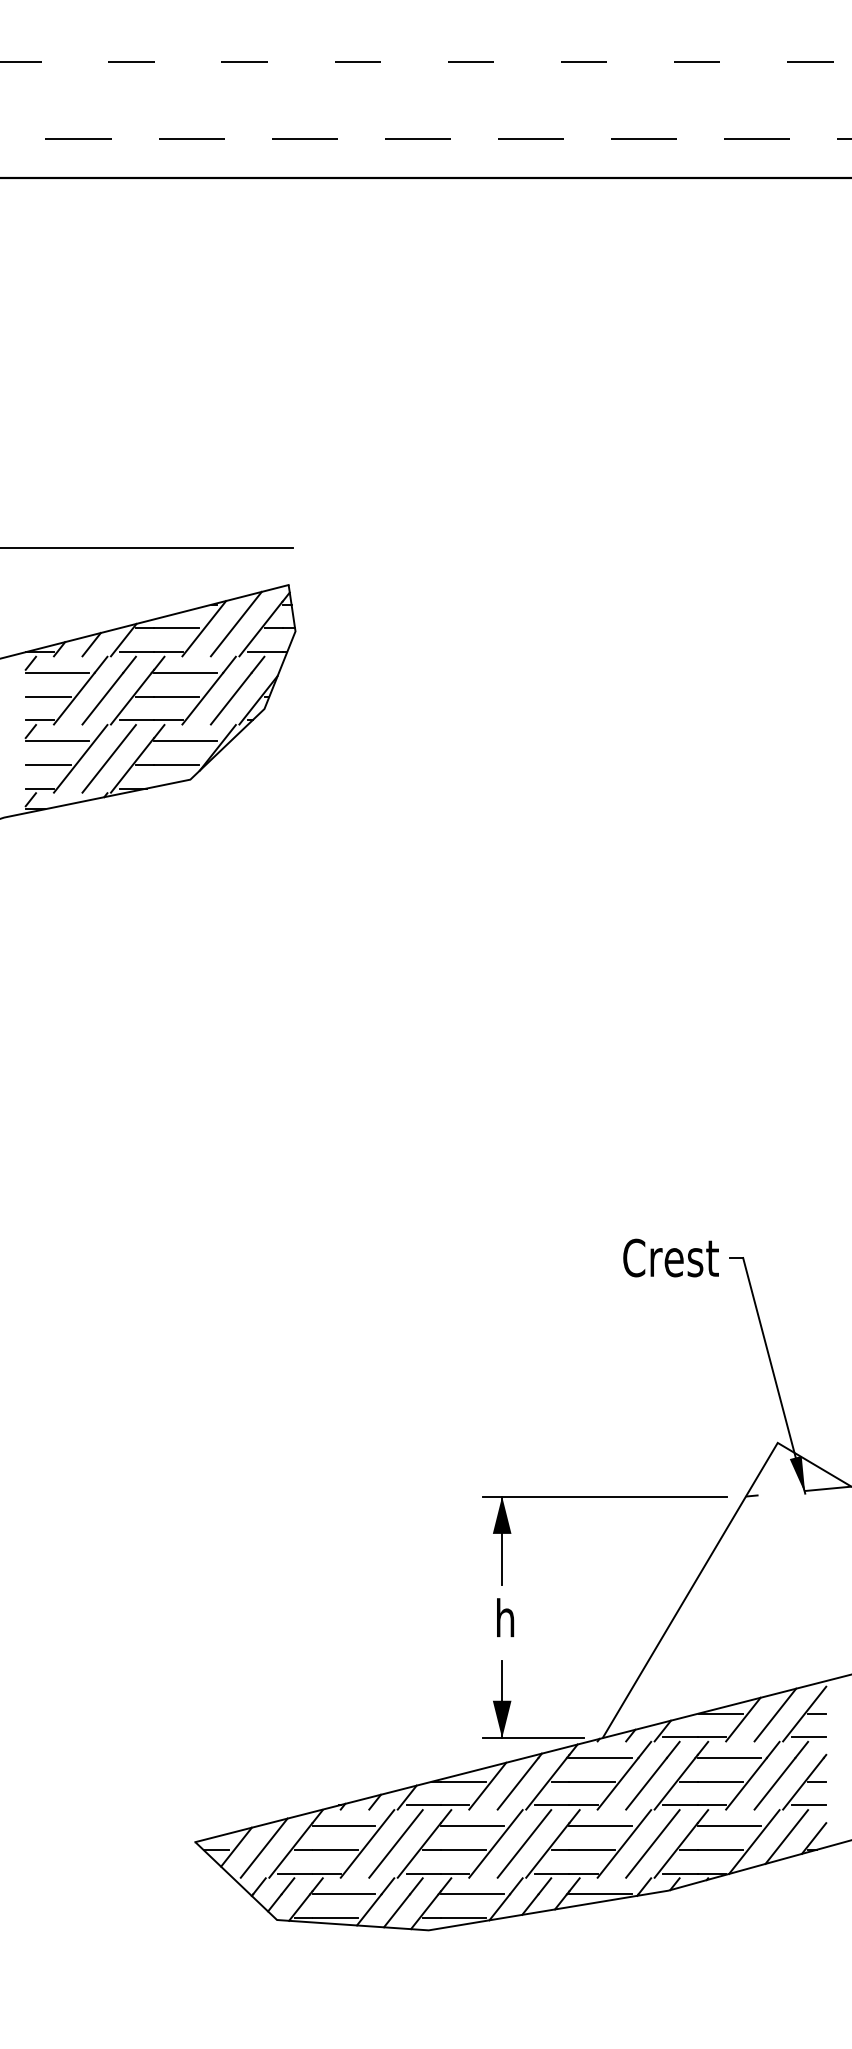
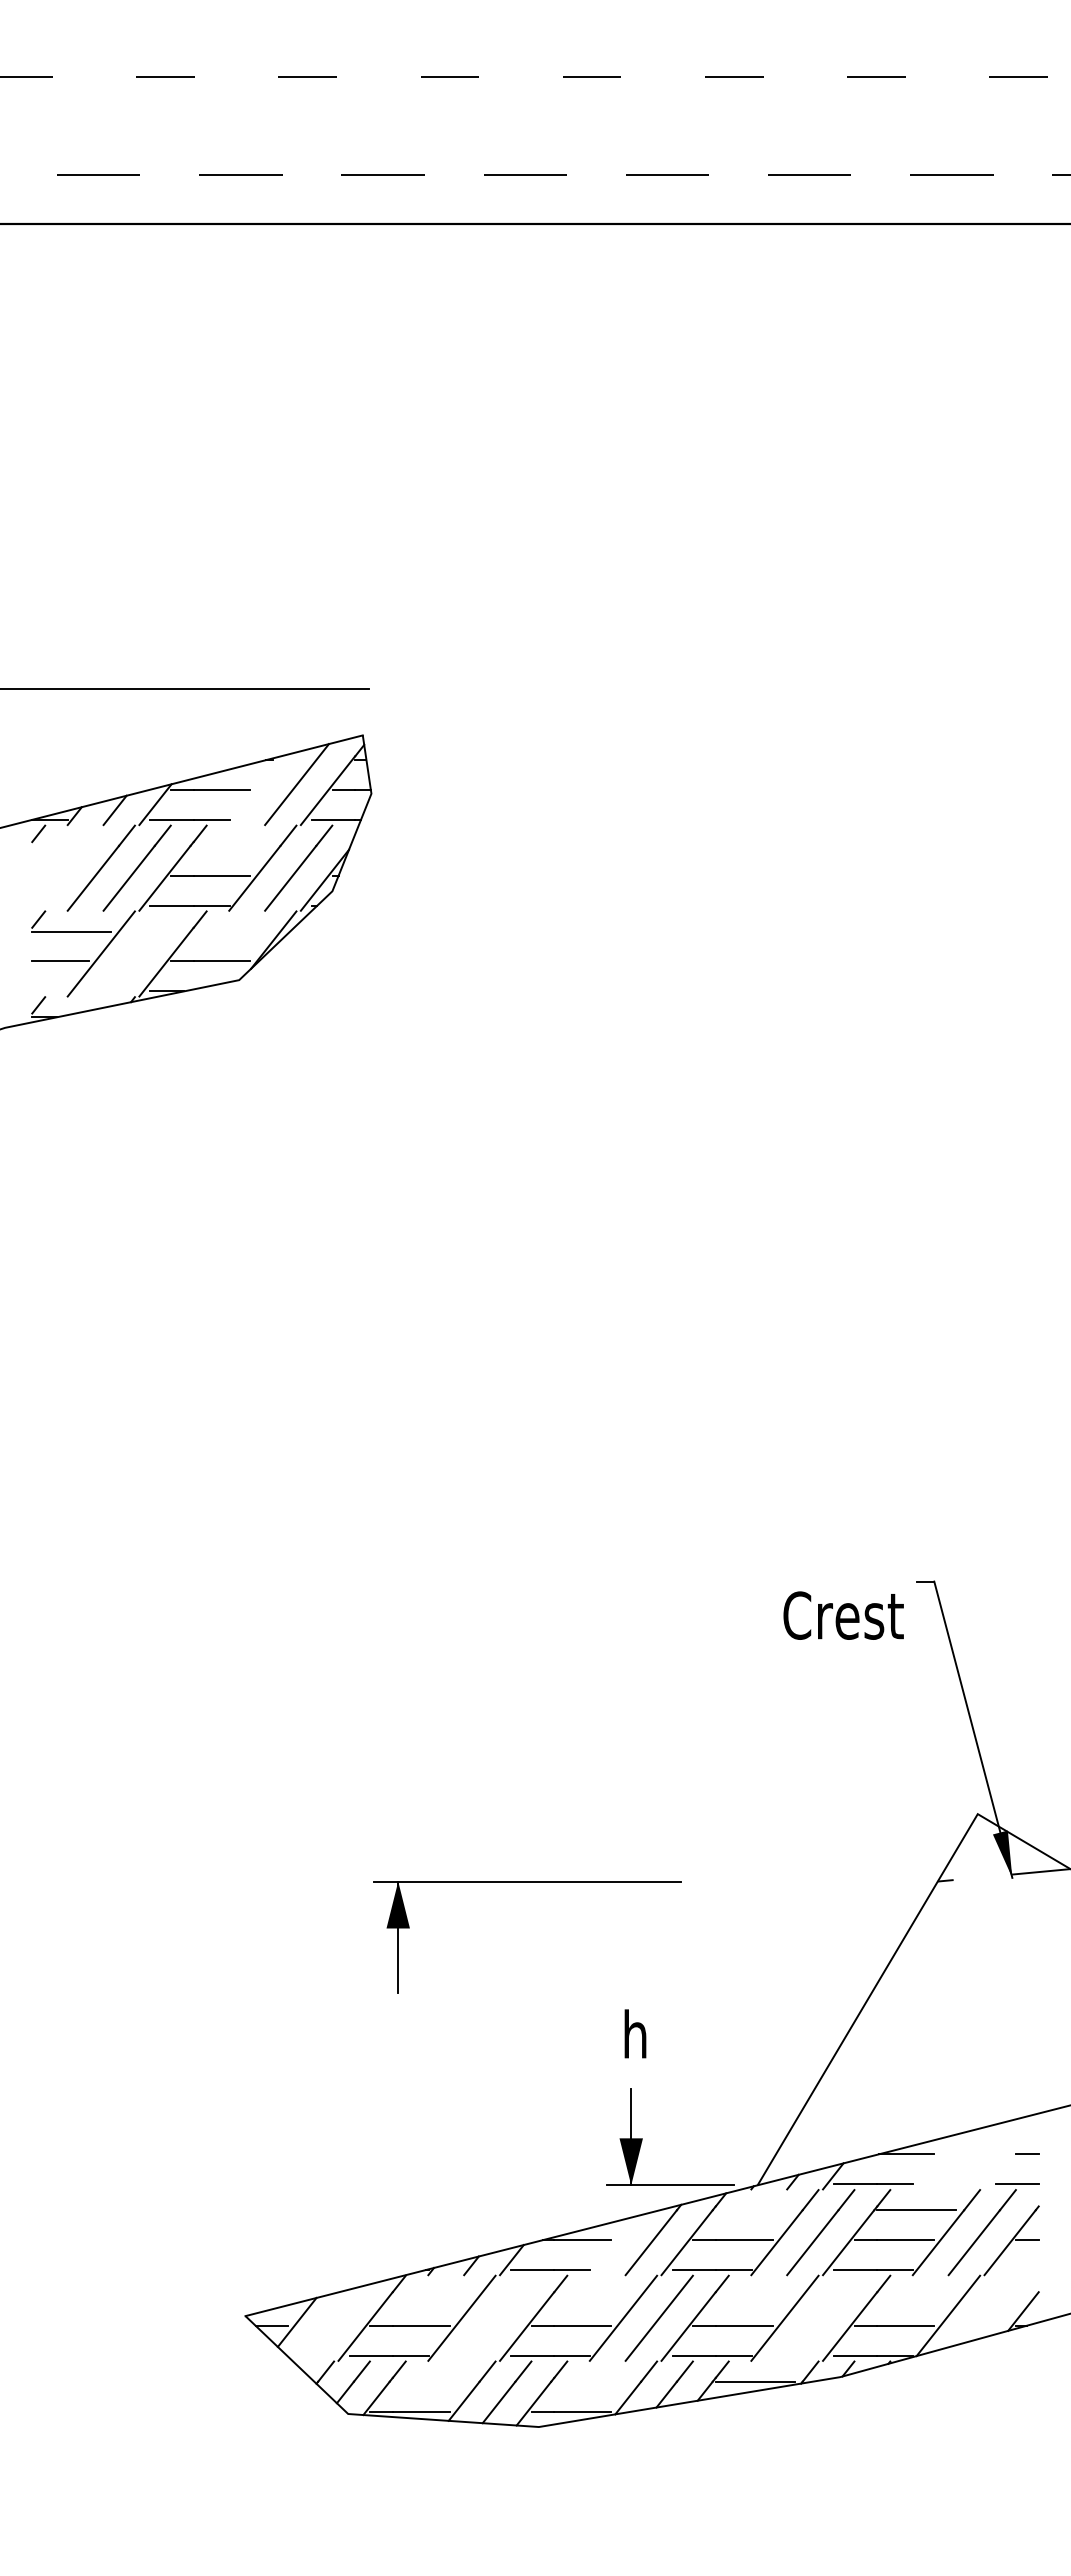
line: (204, 628) -> (256, 790), removed
line: (56, 672) -> (71, 845), removed
line: (185, 672) -> (232, 845), removed
line: (48, 696) -> (60, 875), removed
line: (40, 720) -> (50, 905), removed
line: (185, 740) -> (232, 931), removed
line: (108, 758) -> (136, 953), removed
line: (40, 788) -> (50, 991), removed
text: (670, 1257) -> (843, 1615), moved
part: (604, 1497) -> (527, 1882), moved
line: (804, 1713) -> (1011, 2154), removed
line: (775, 1715) -> (974, 2156), removed
line: (743, 1719) -> (934, 2161), removed
line: (600, 1758) -> (754, 2210), removed
line: (487, 1785) -> (612, 2245), removed
line: (808, 1805) -> (1016, 2269), removed
line: (343, 1825) -> (431, 2295), removed
line: (472, 1825) -> (593, 2295), removed
line: (600, 1825) -> (754, 2295), removed
line: (729, 1825) -> (916, 2295), removed
line: (786, 1836) -> (988, 2309), removed
line: (395, 1843) -> (497, 2317), removed
line: (652, 1843) -> (820, 2317), removed
line: (263, 1848) -> (331, 2323), removed
line: (343, 1894) -> (431, 2381), removed
line: (472, 1894) -> (593, 2381), removed

